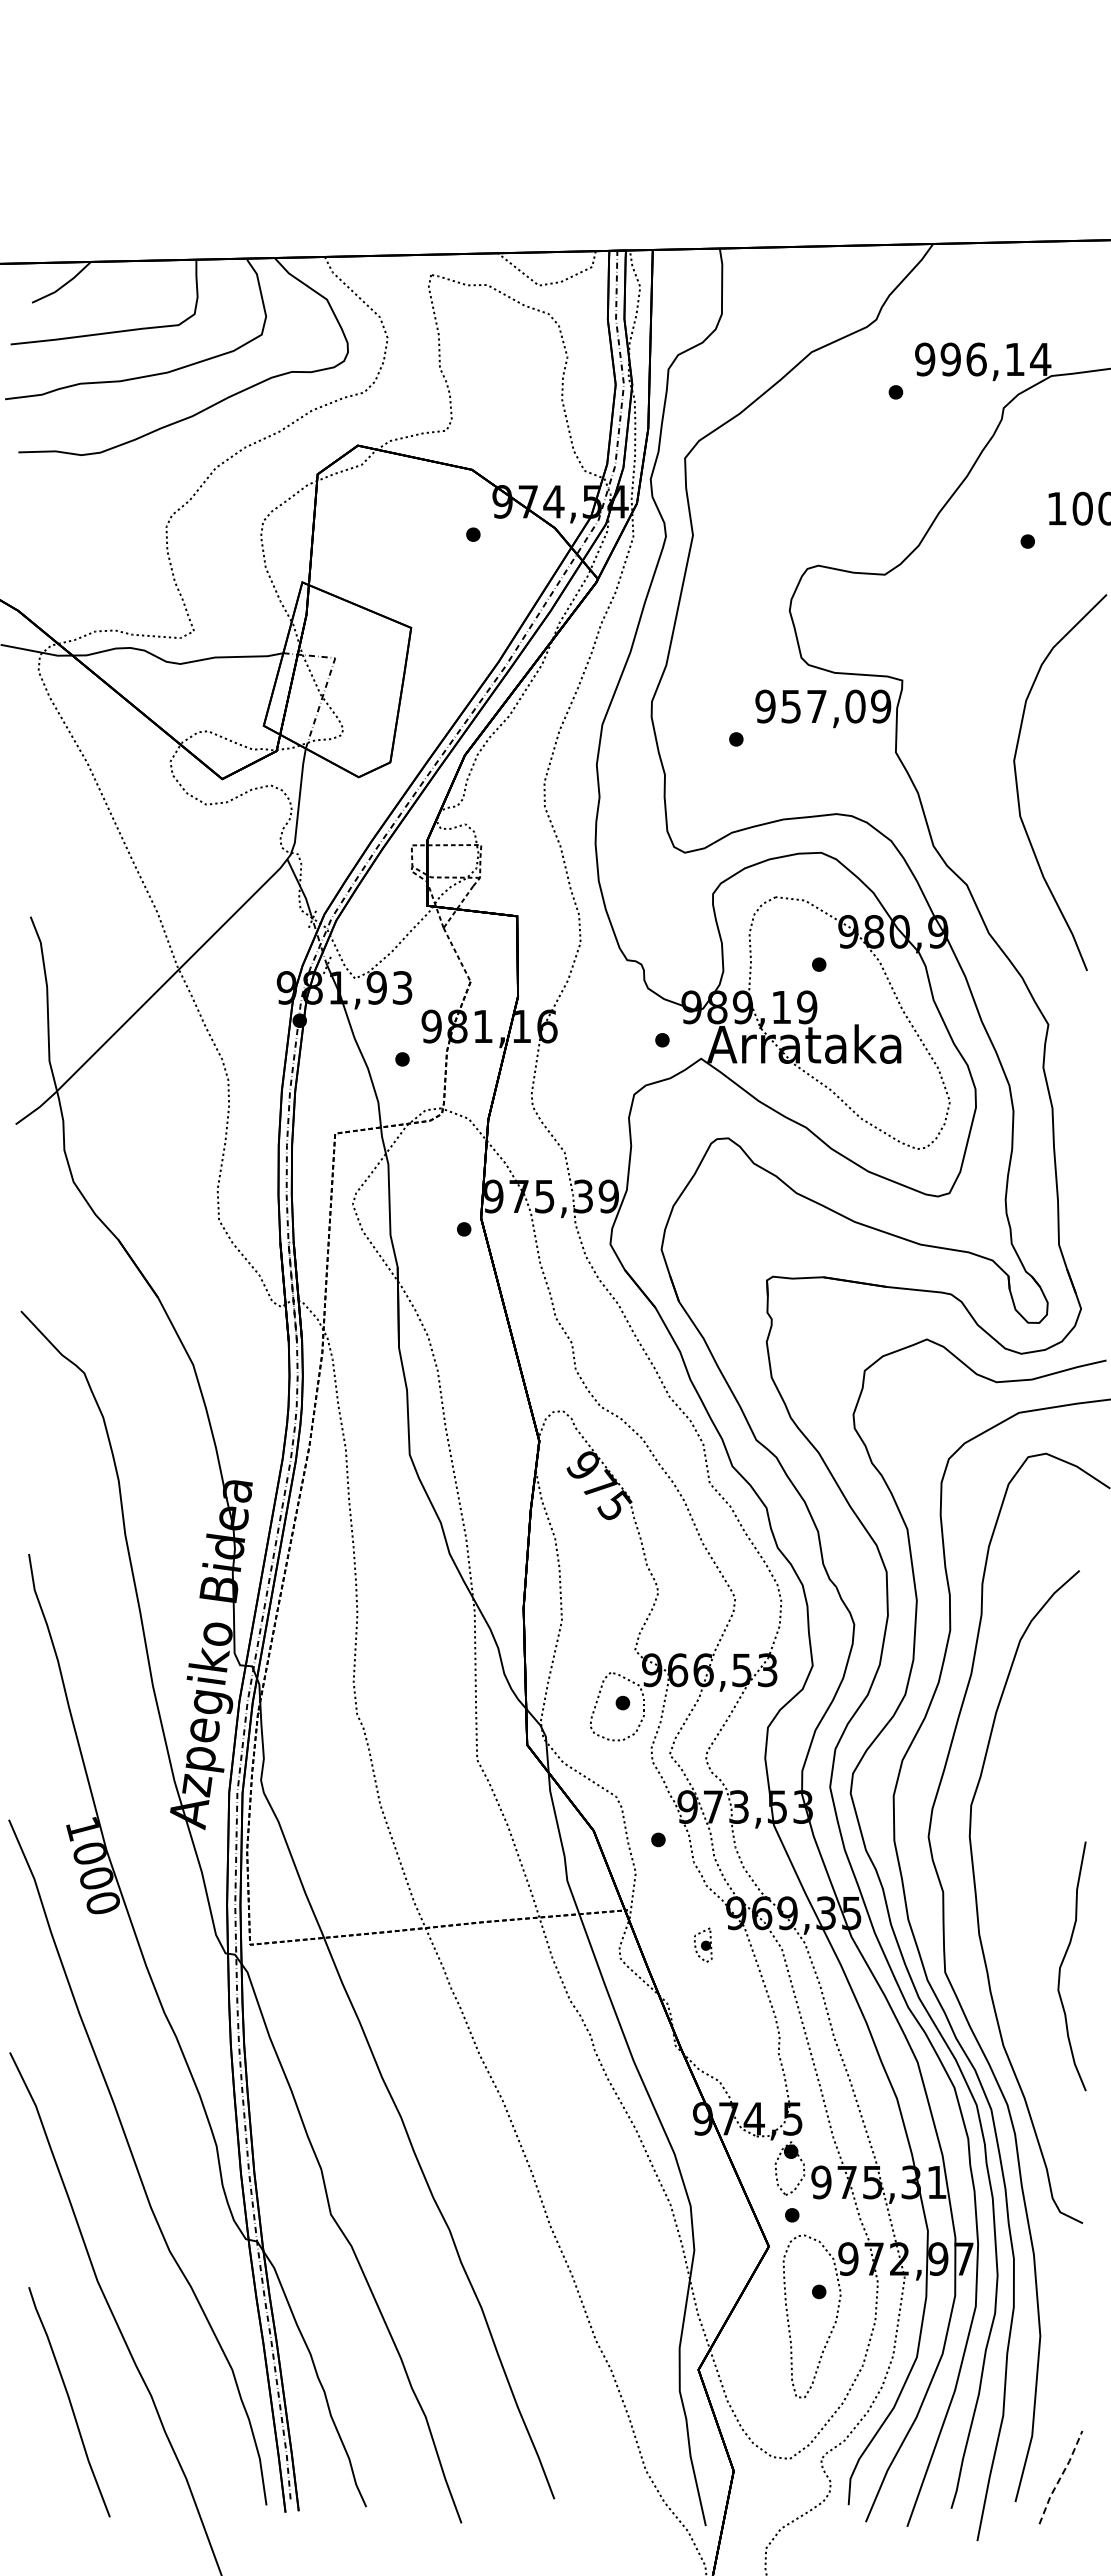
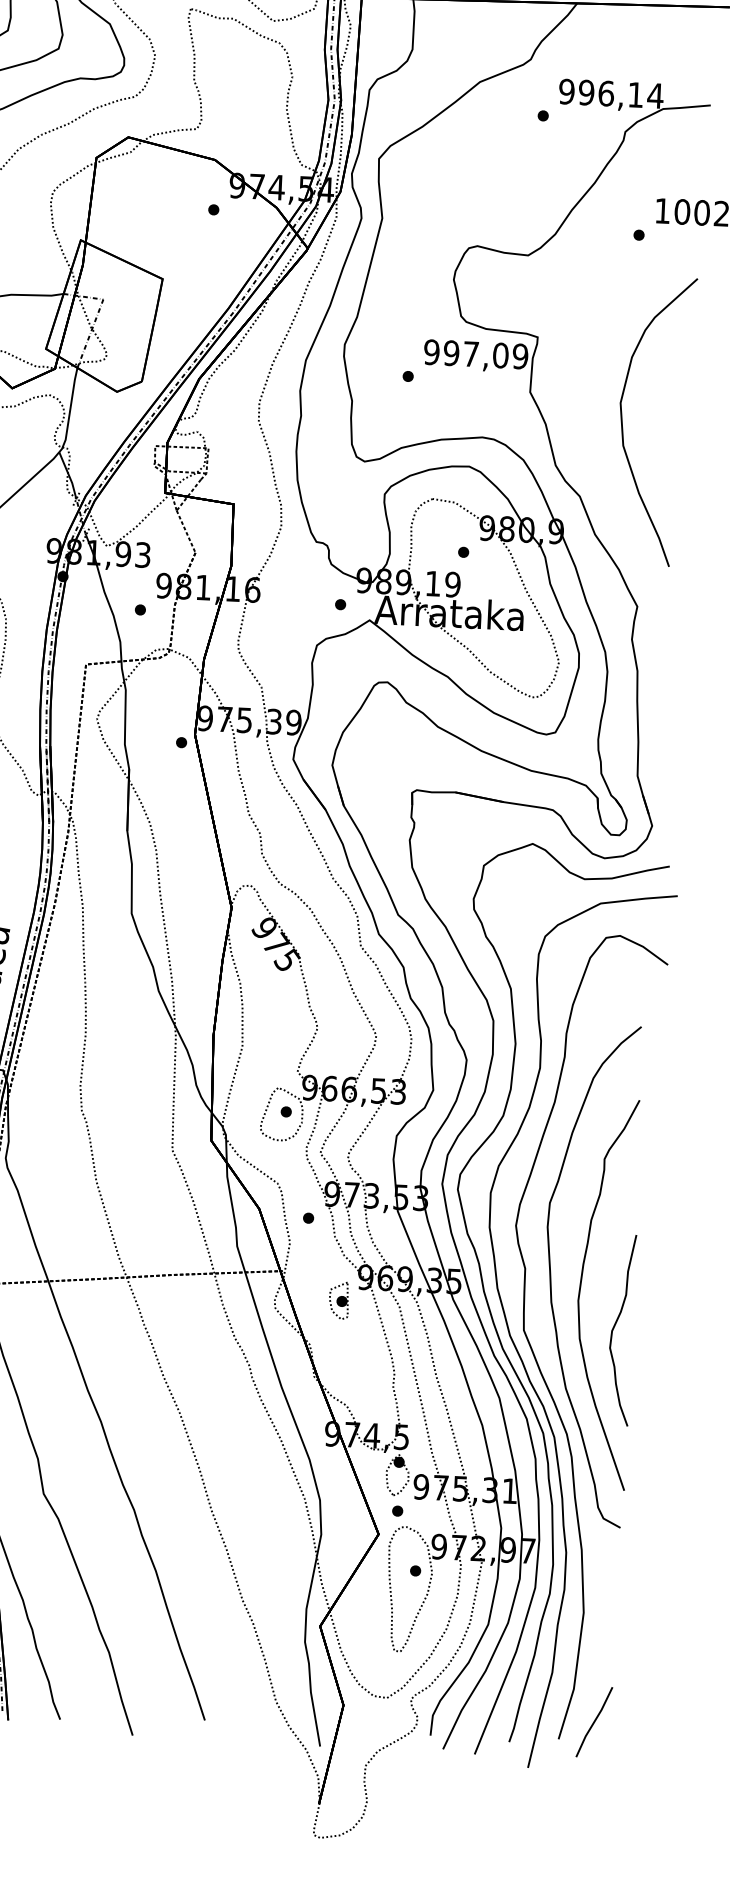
text: (791, 706) -> (451, 353), 957,09 -> 997,09
curve: (1016, 1920) -> (580, 1293), added
part: (703, 1944) -> (339, 1300), size x1.43
line: (1060, 2477) -> (594, 1722), dashed -> solid

